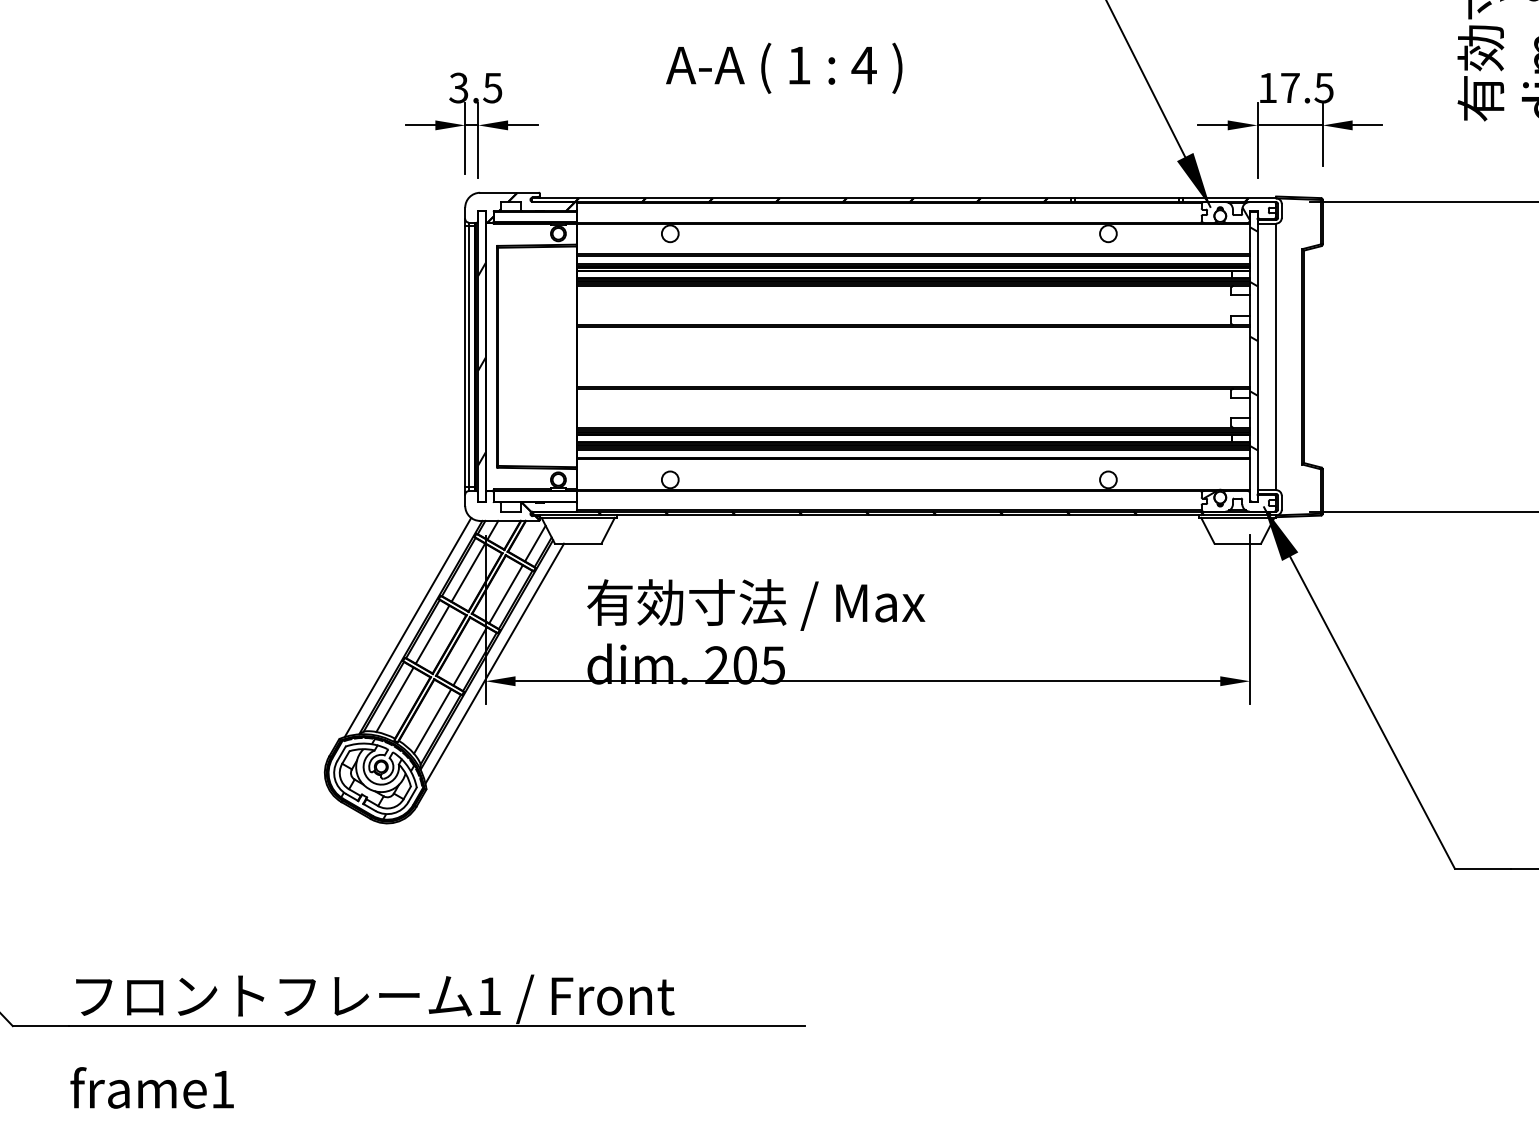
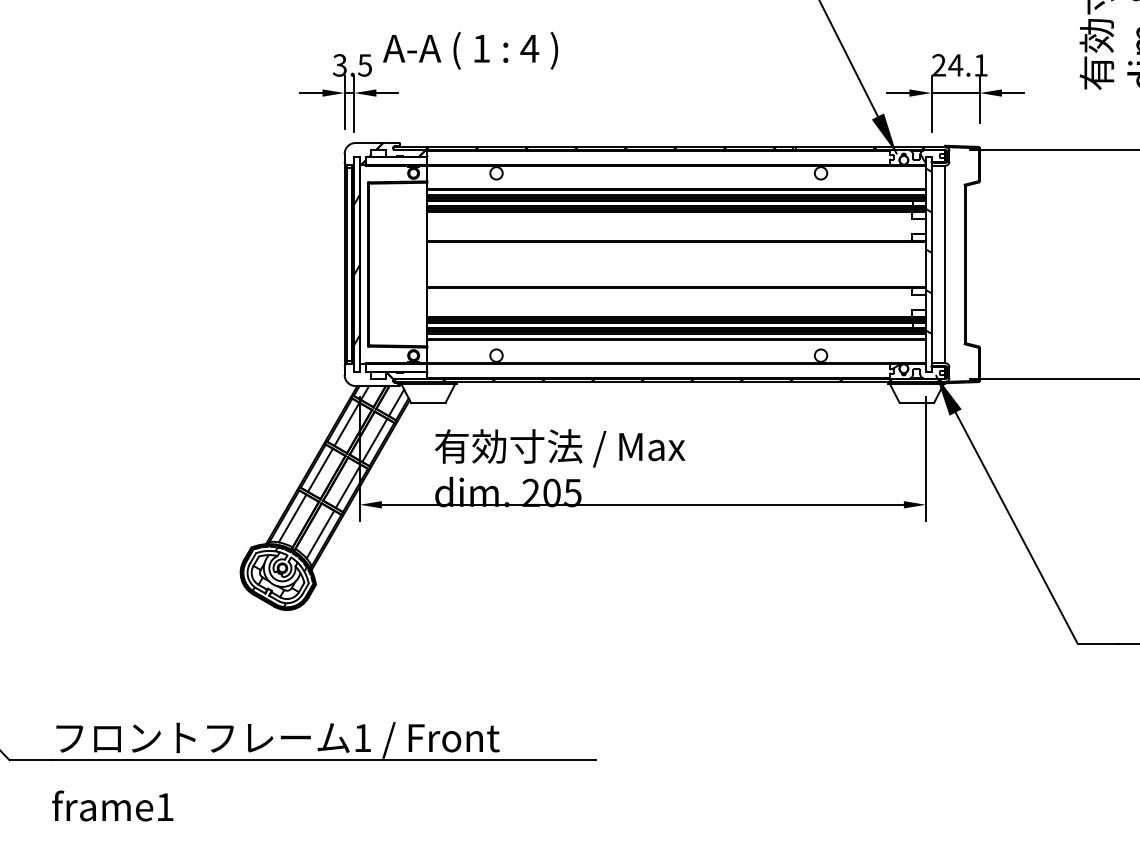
text: (784, 67) -> (470, 50), moved
text: (1295, 87) -> (959, 65), 17.5 -> 24.1
line: (407, 627) -> (301, 464), removed
line: (494, 663) -> (366, 491), removed

